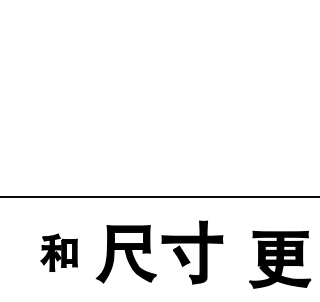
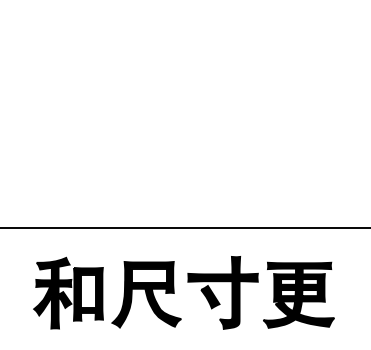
part: (59, 252) -> (68, 292), size x1.67
part: (279, 259) -> (298, 294), moved

